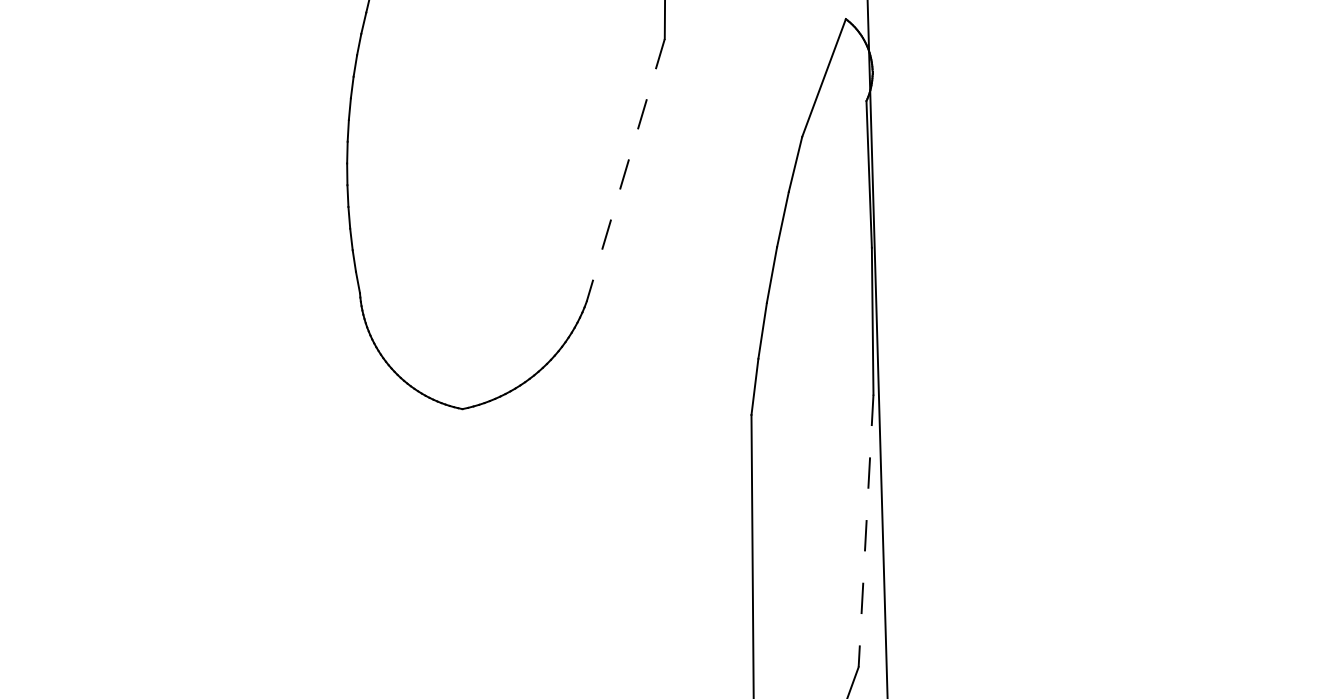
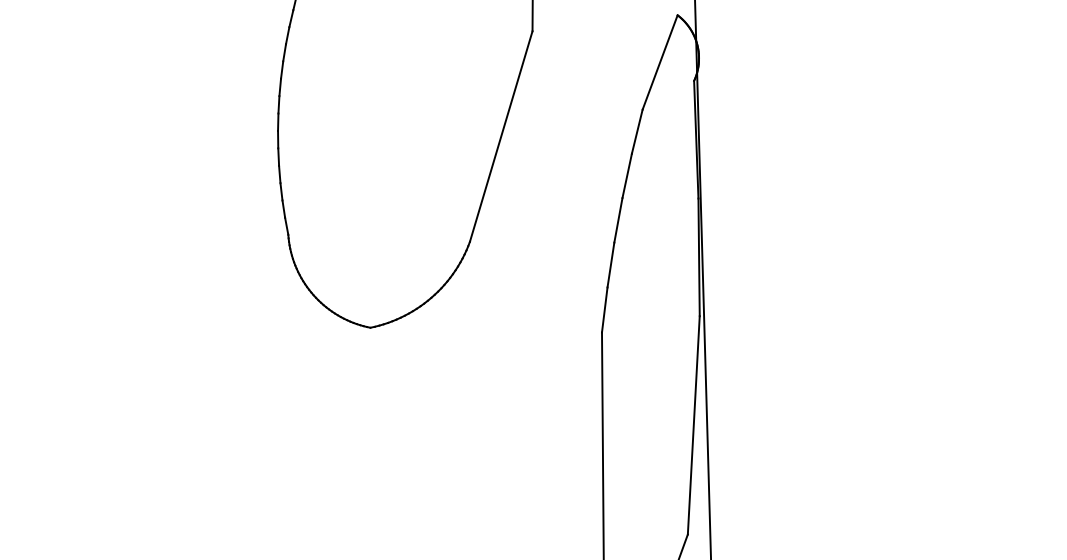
line: (625, 170) -> (501, 136), dashed -> solid
line: (866, 531) -> (694, 425), dashed -> solid

